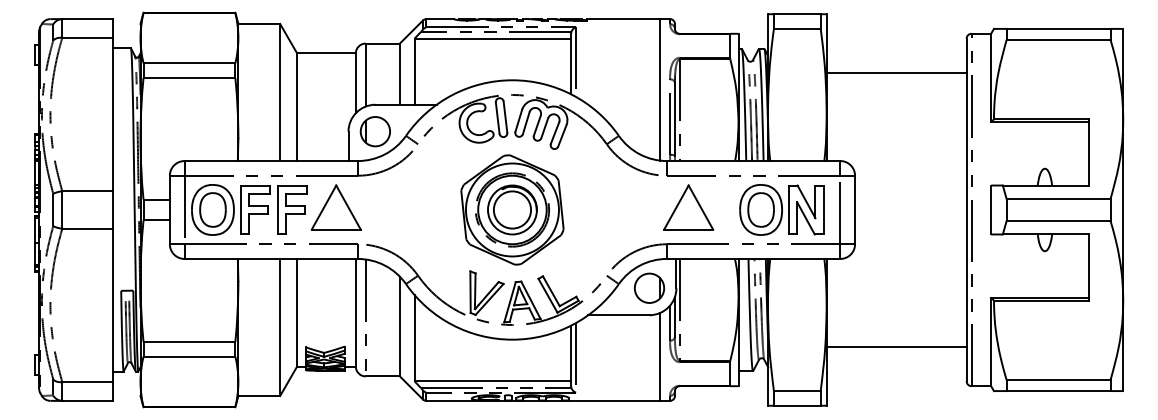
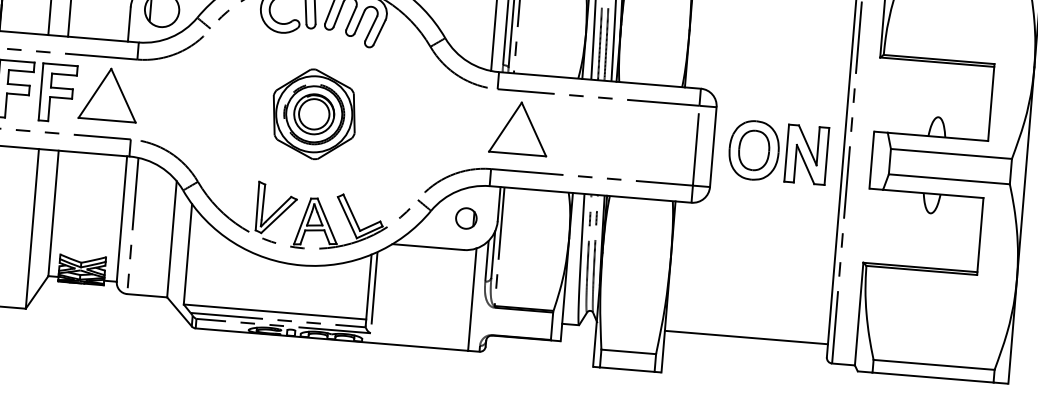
part: (512, 209) -> (314, 113), size x0.7
part: (781, 209) -> (777, 151), moved
part: (649, 287) -> (466, 217), size x0.6
line: (896, 347) -> (746, 338), moved

